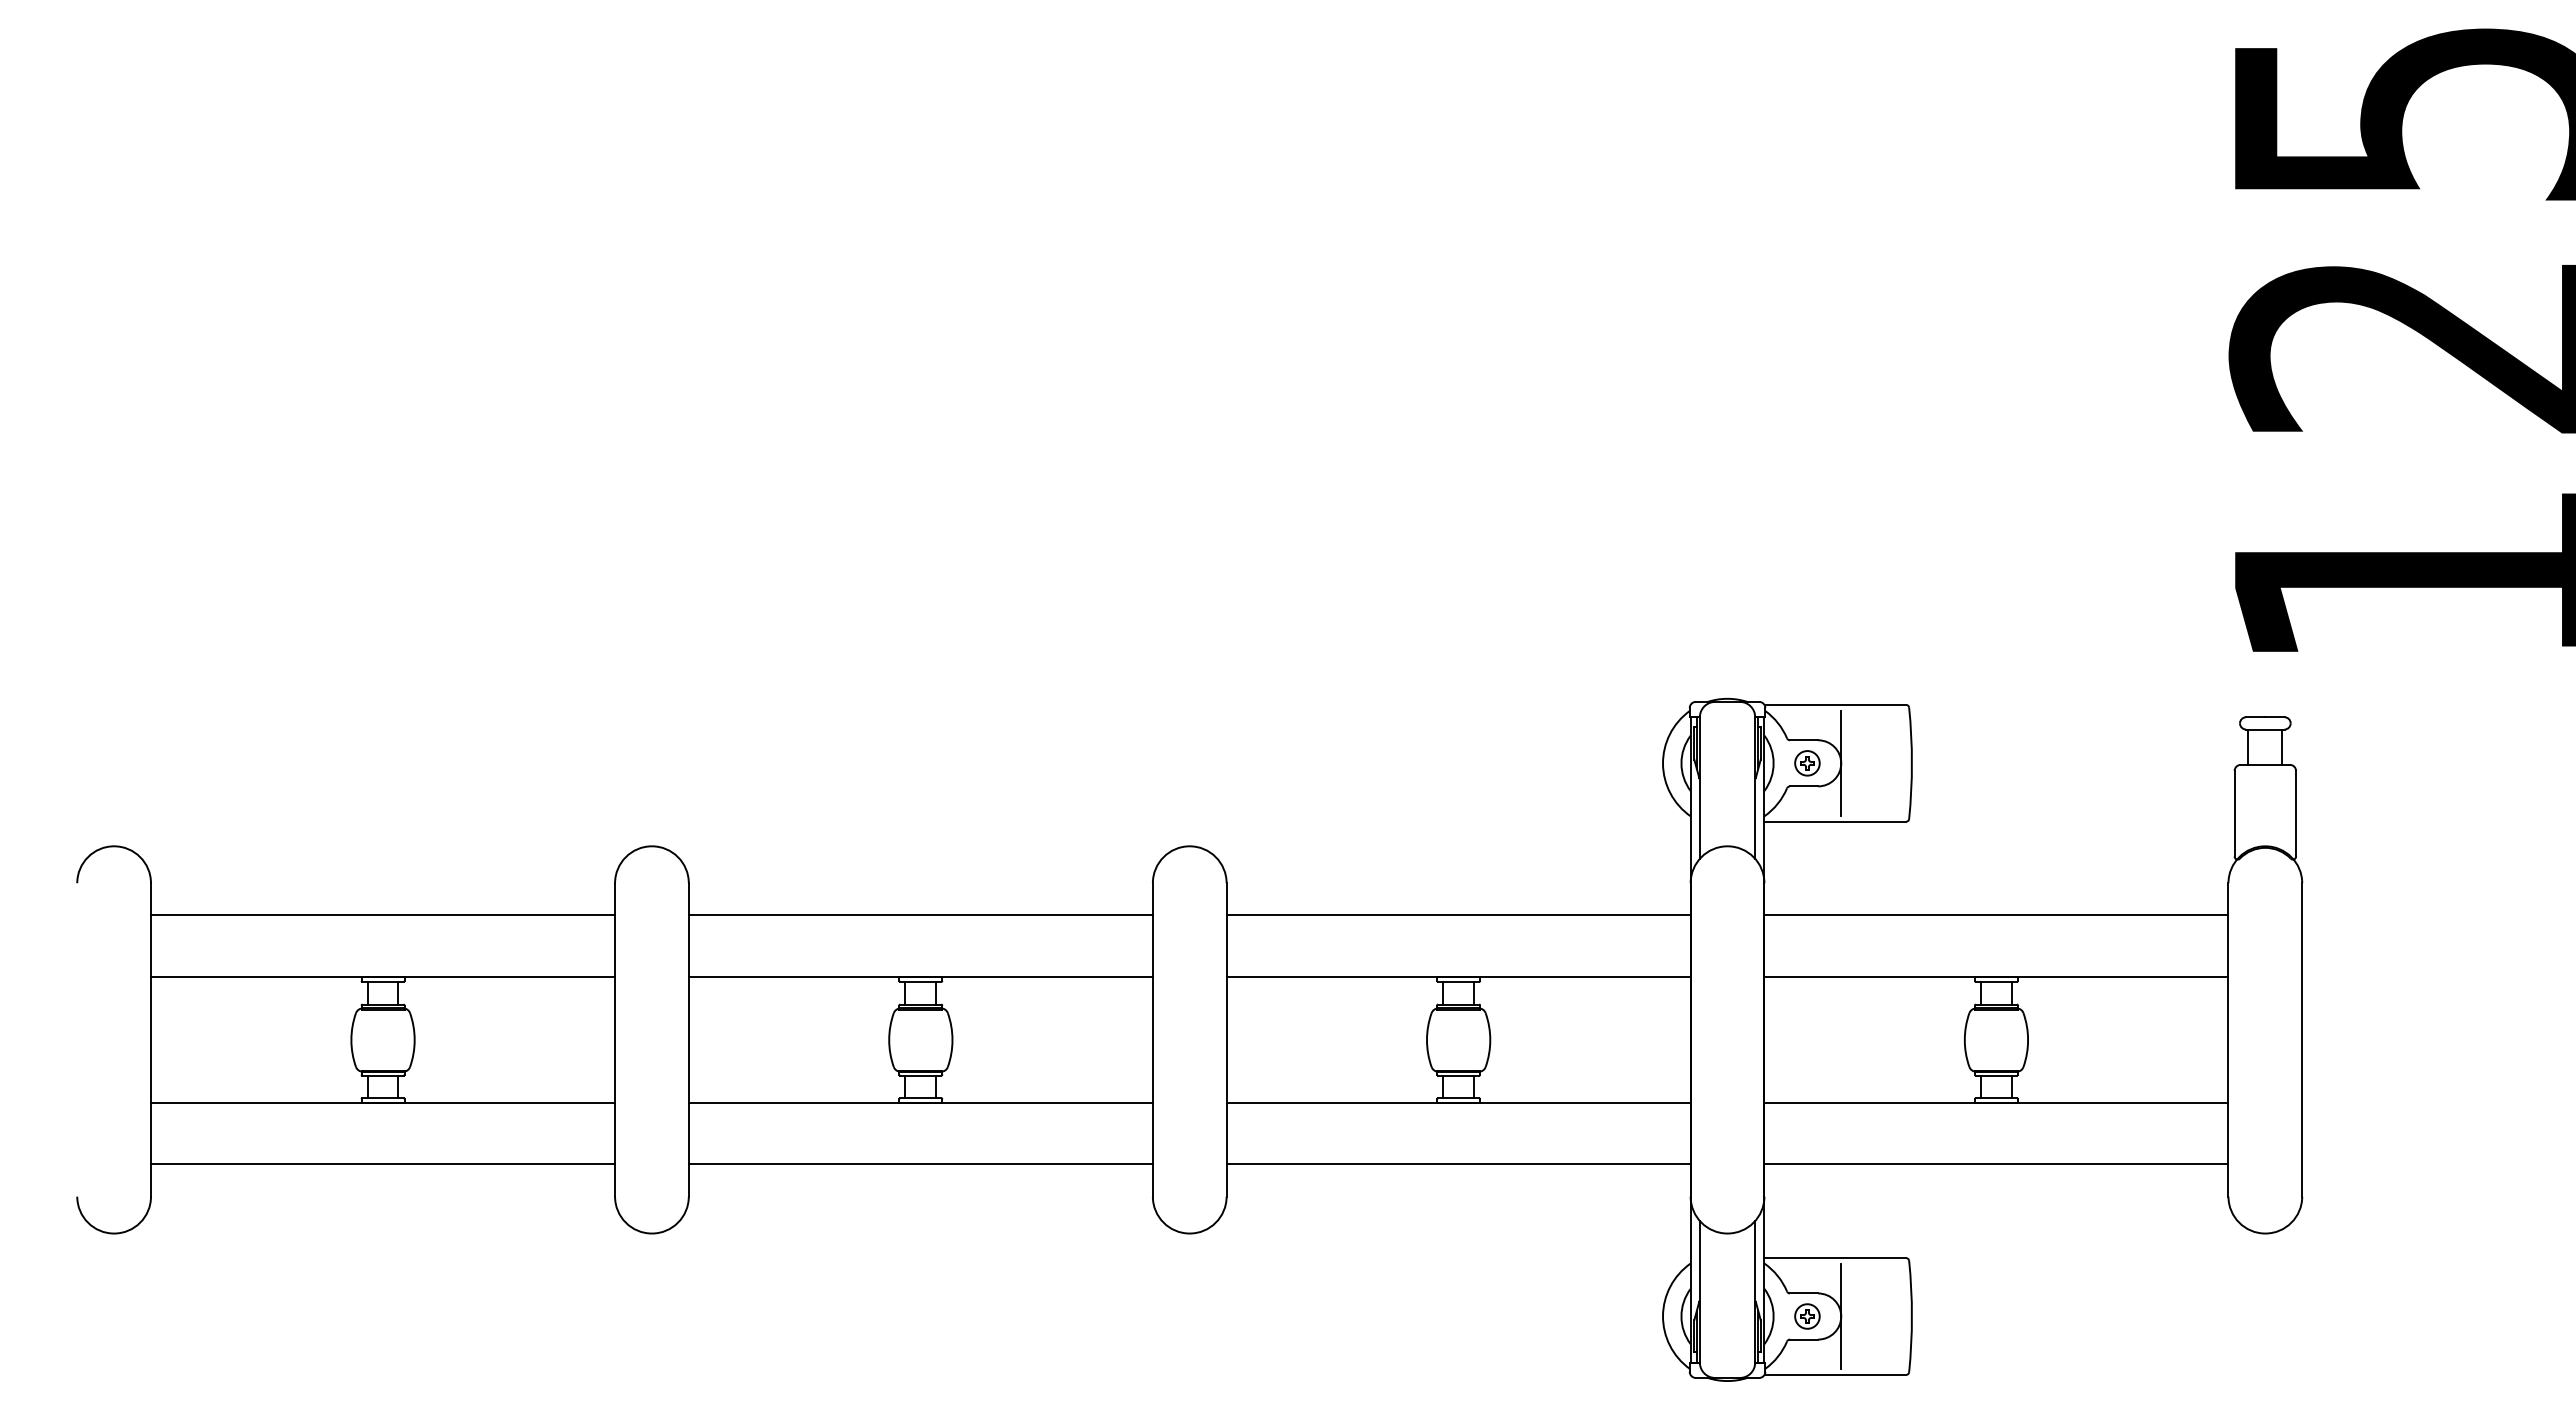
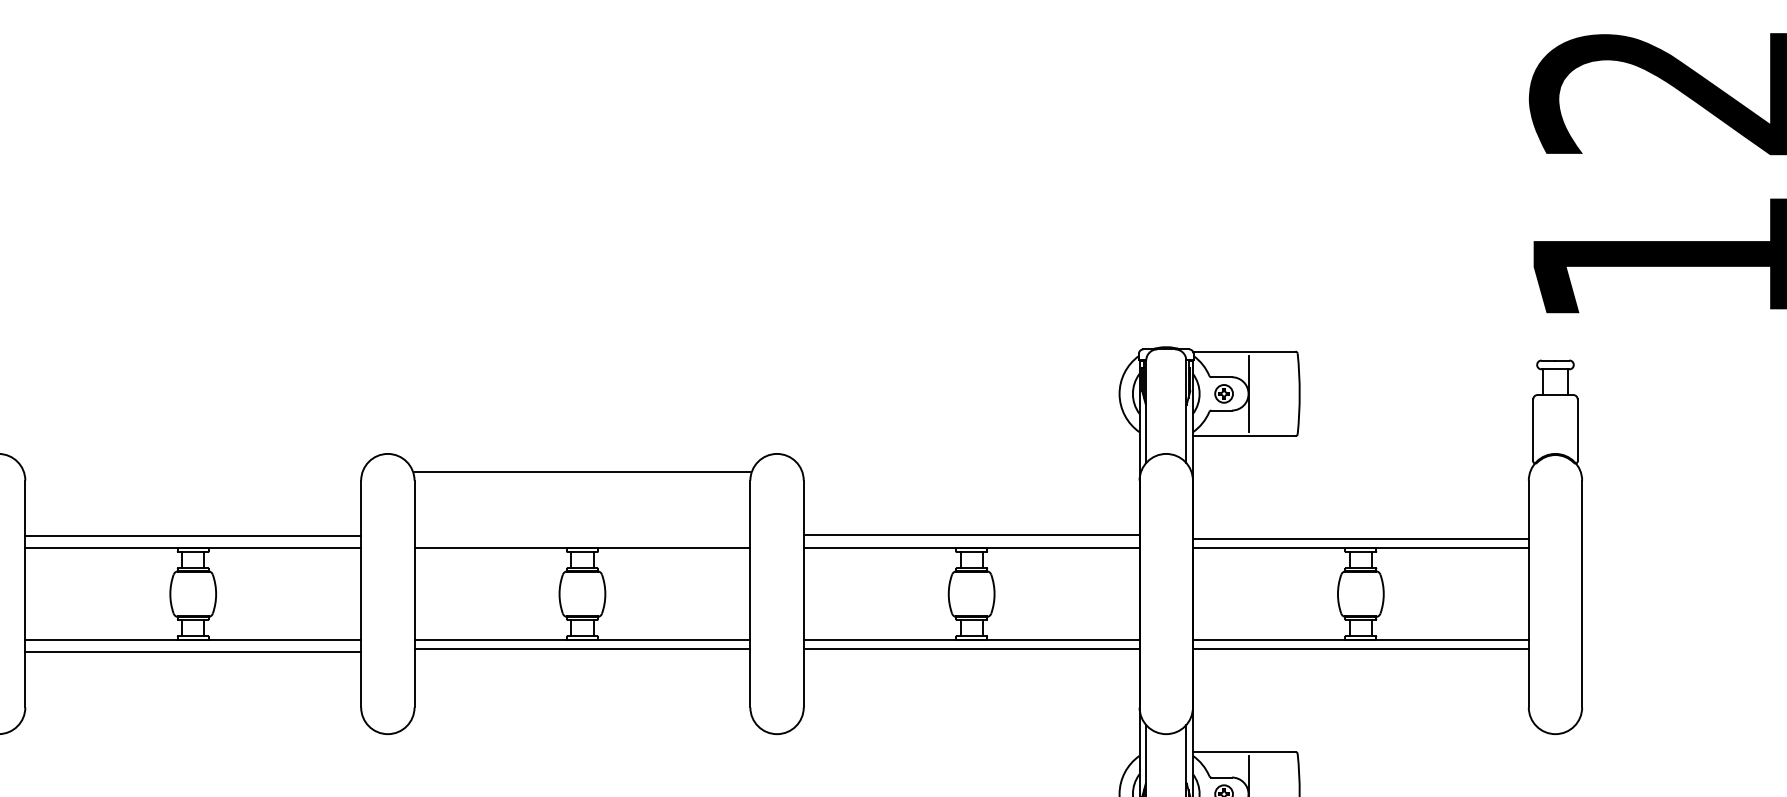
line: (383, 915) -> (193, 535), moved
line: (920, 915) -> (582, 472), moved
line: (1458, 915) -> (971, 535), moved
line: (1996, 915) -> (1360, 539), moved
line: (383, 1164) -> (193, 652), moved
line: (920, 1164) -> (582, 648), moved
line: (1458, 1164) -> (971, 649), moved
line: (1996, 1164) -> (1360, 649), moved

